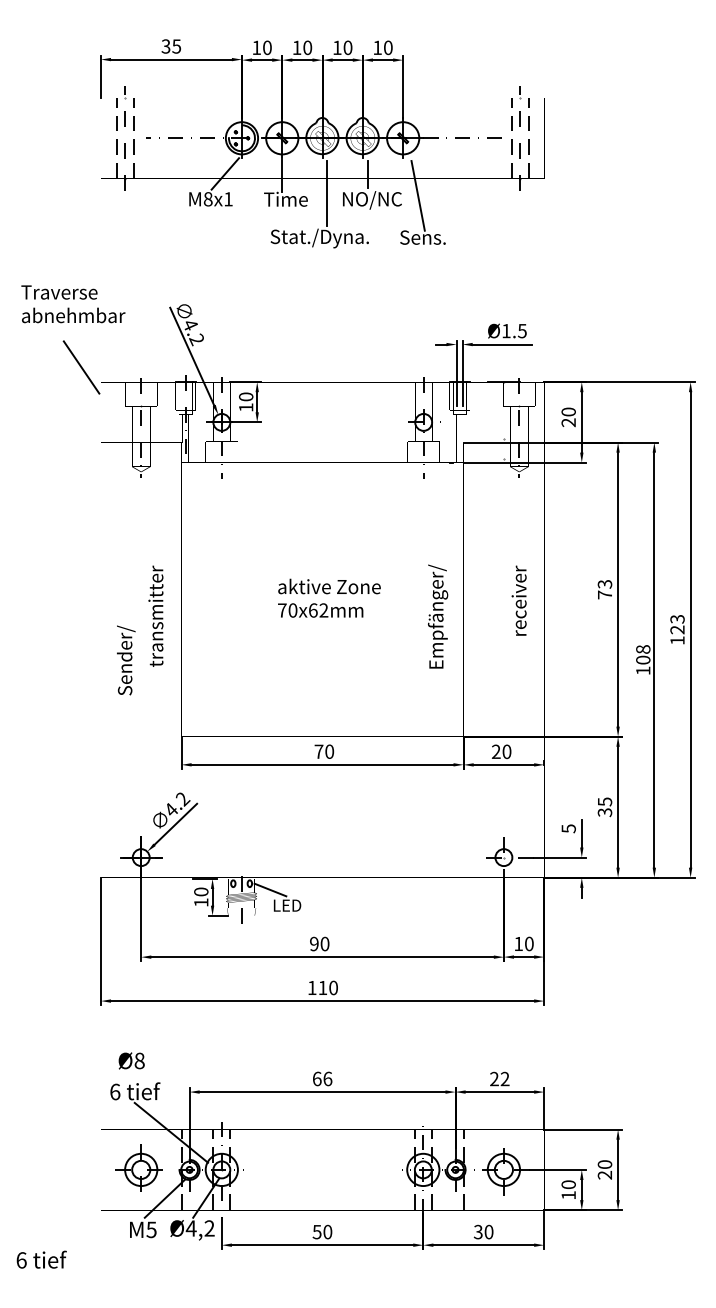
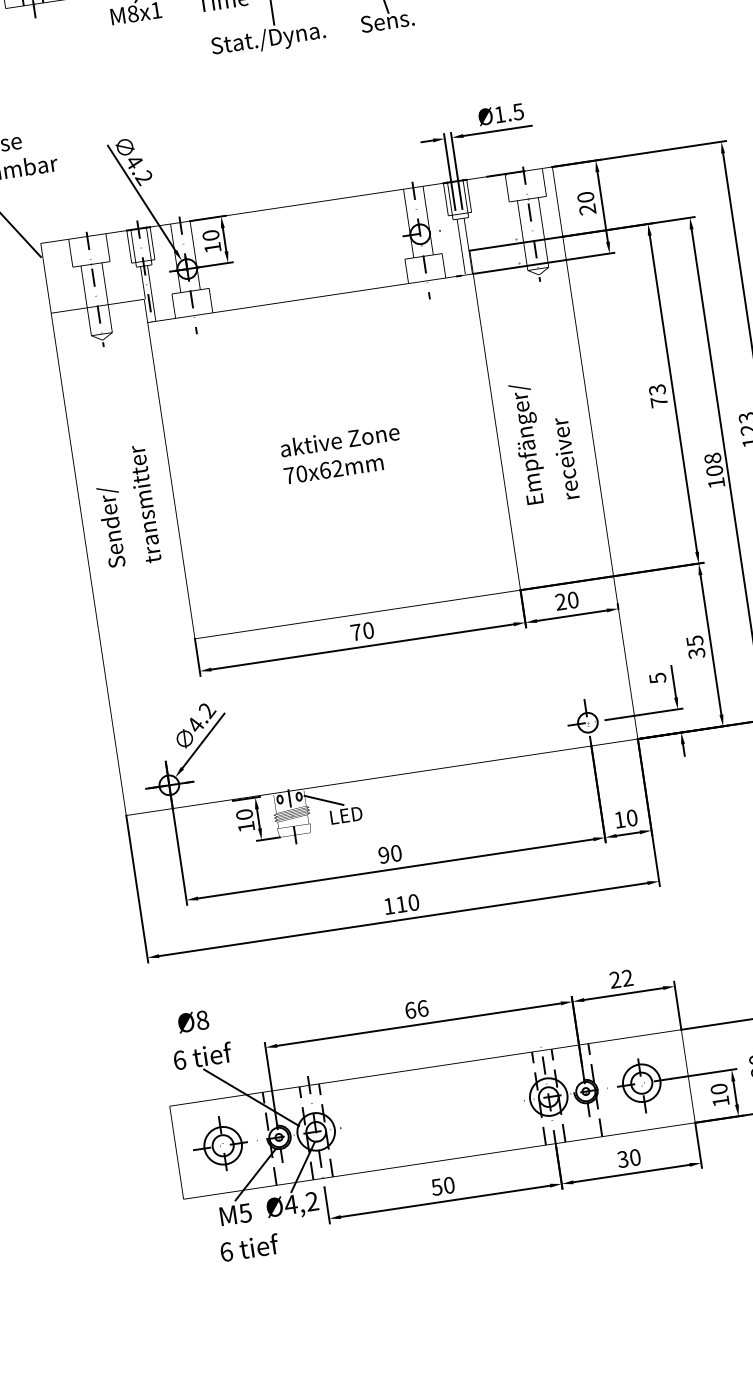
text: (518, 600) -> (564, 458), moved
text: (438, 616) -> (529, 443), moved
text: (126, 660) -> (113, 526), moved
text: (41, 1259) -> (249, 1247), moved

